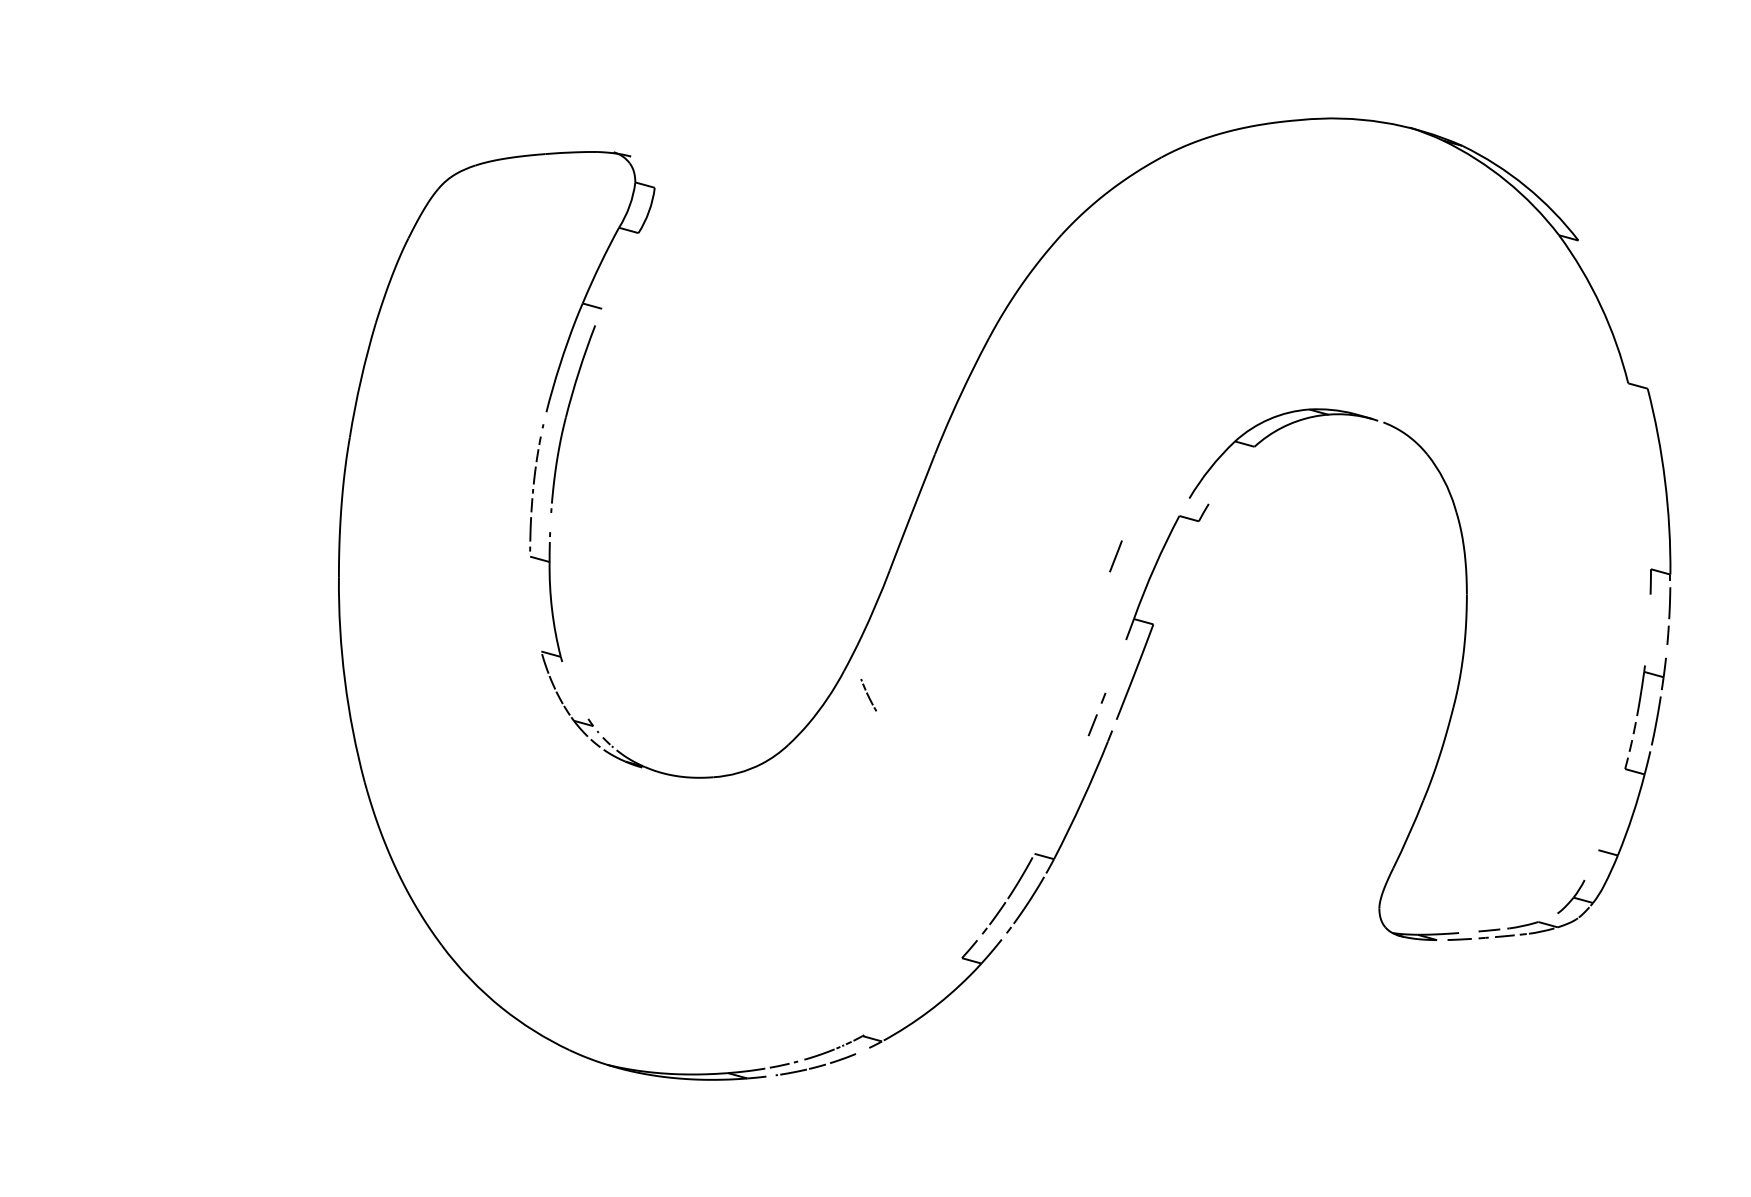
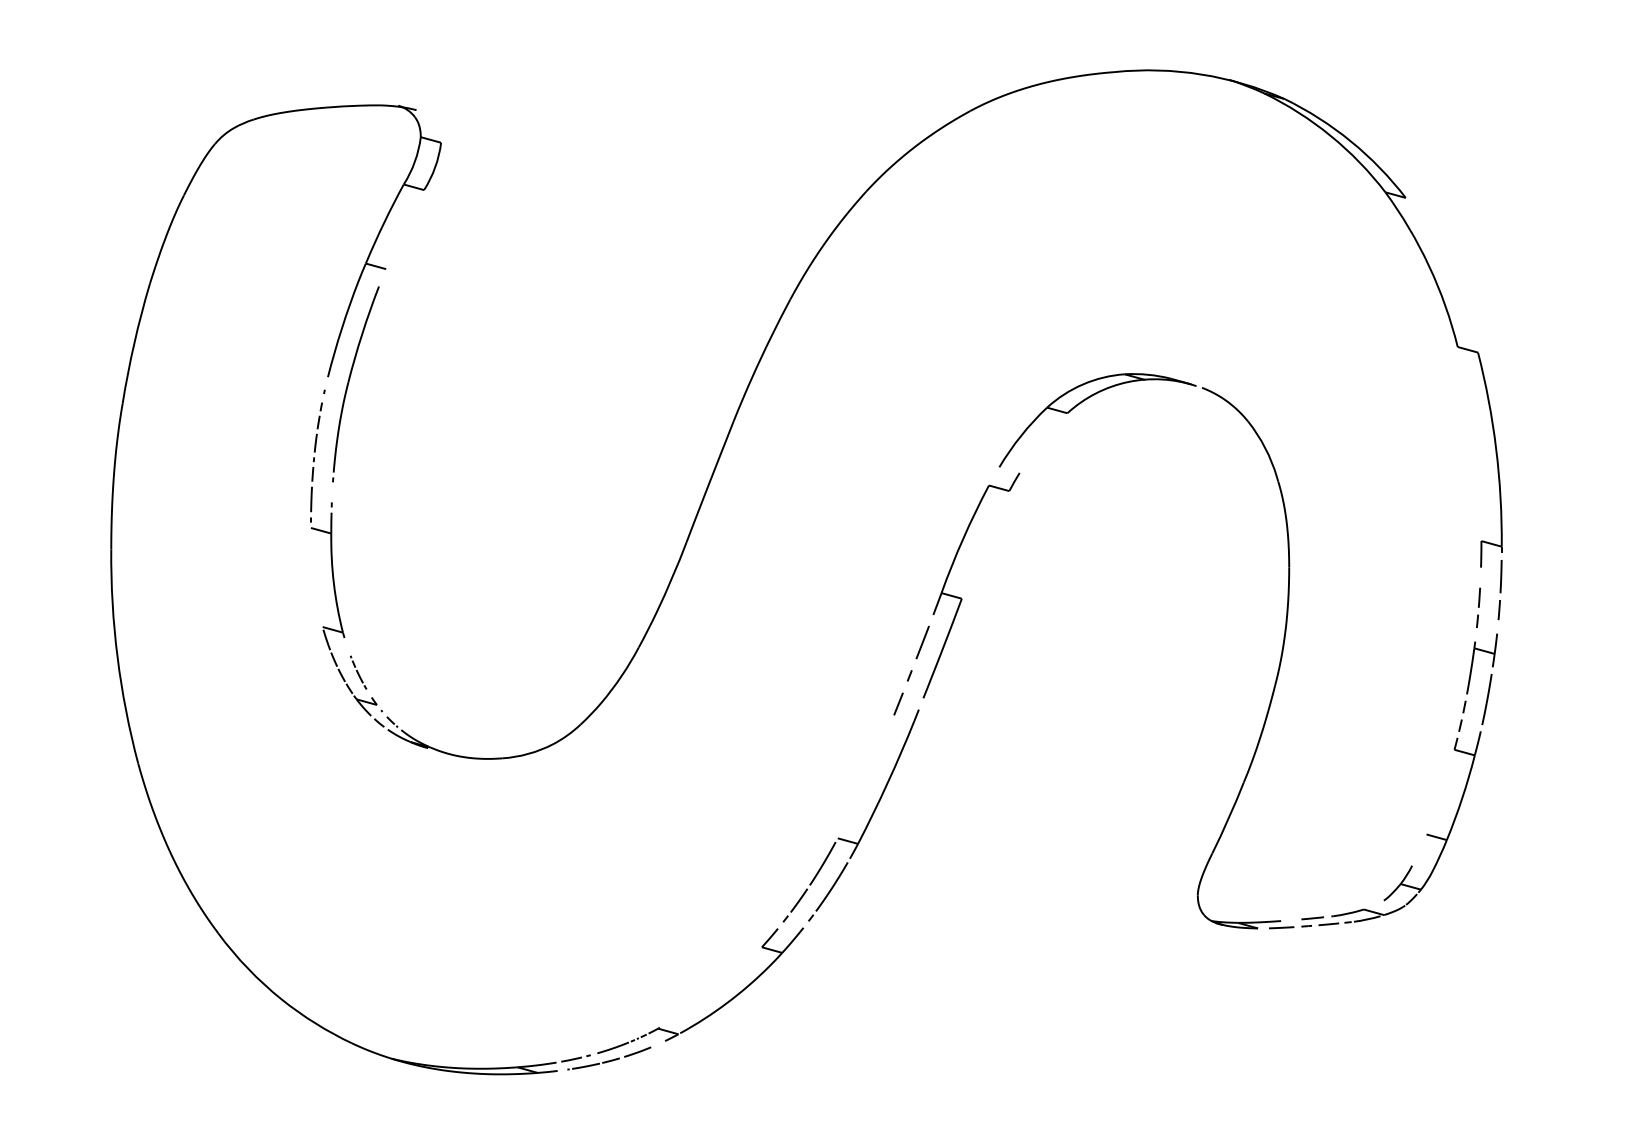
line: (1115, 556) -> (922, 642), moved
line: (1647, 632) -> (1477, 607), added
part: (868, 695) -> (358, 672), moved

